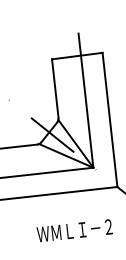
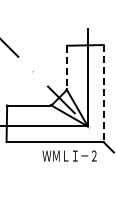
line: (54, 89) -> (66, 67), solid -> dashed
line: (109, 119) -> (103, 93), solid -> dashed
text: (74, 230) -> (69, 155), moved

